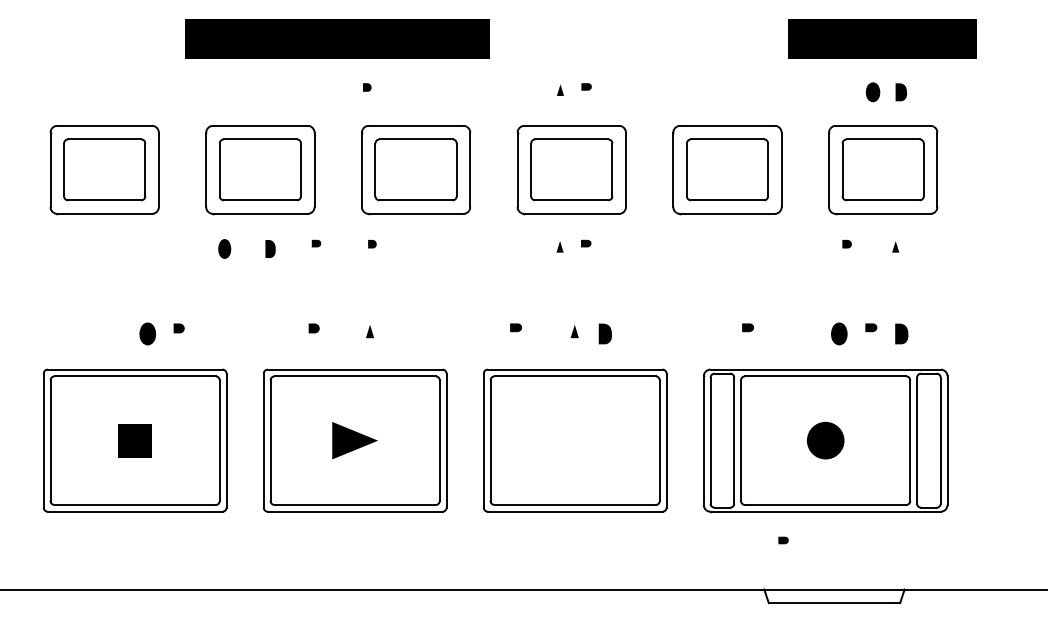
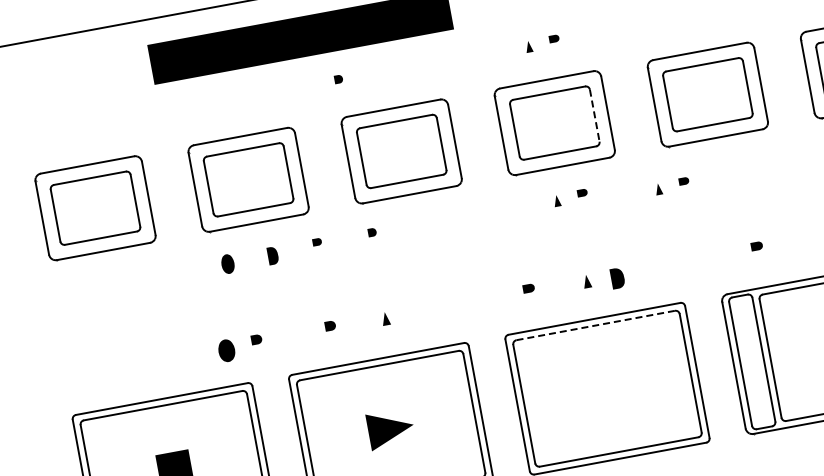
line: (612, 170) -> (594, 116), solid -> dashed
part: (683, 252) -> (679, 183), added
part: (161, 333) -> (240, 347), moved
line: (575, 376) -> (596, 325), solid -> dashed

